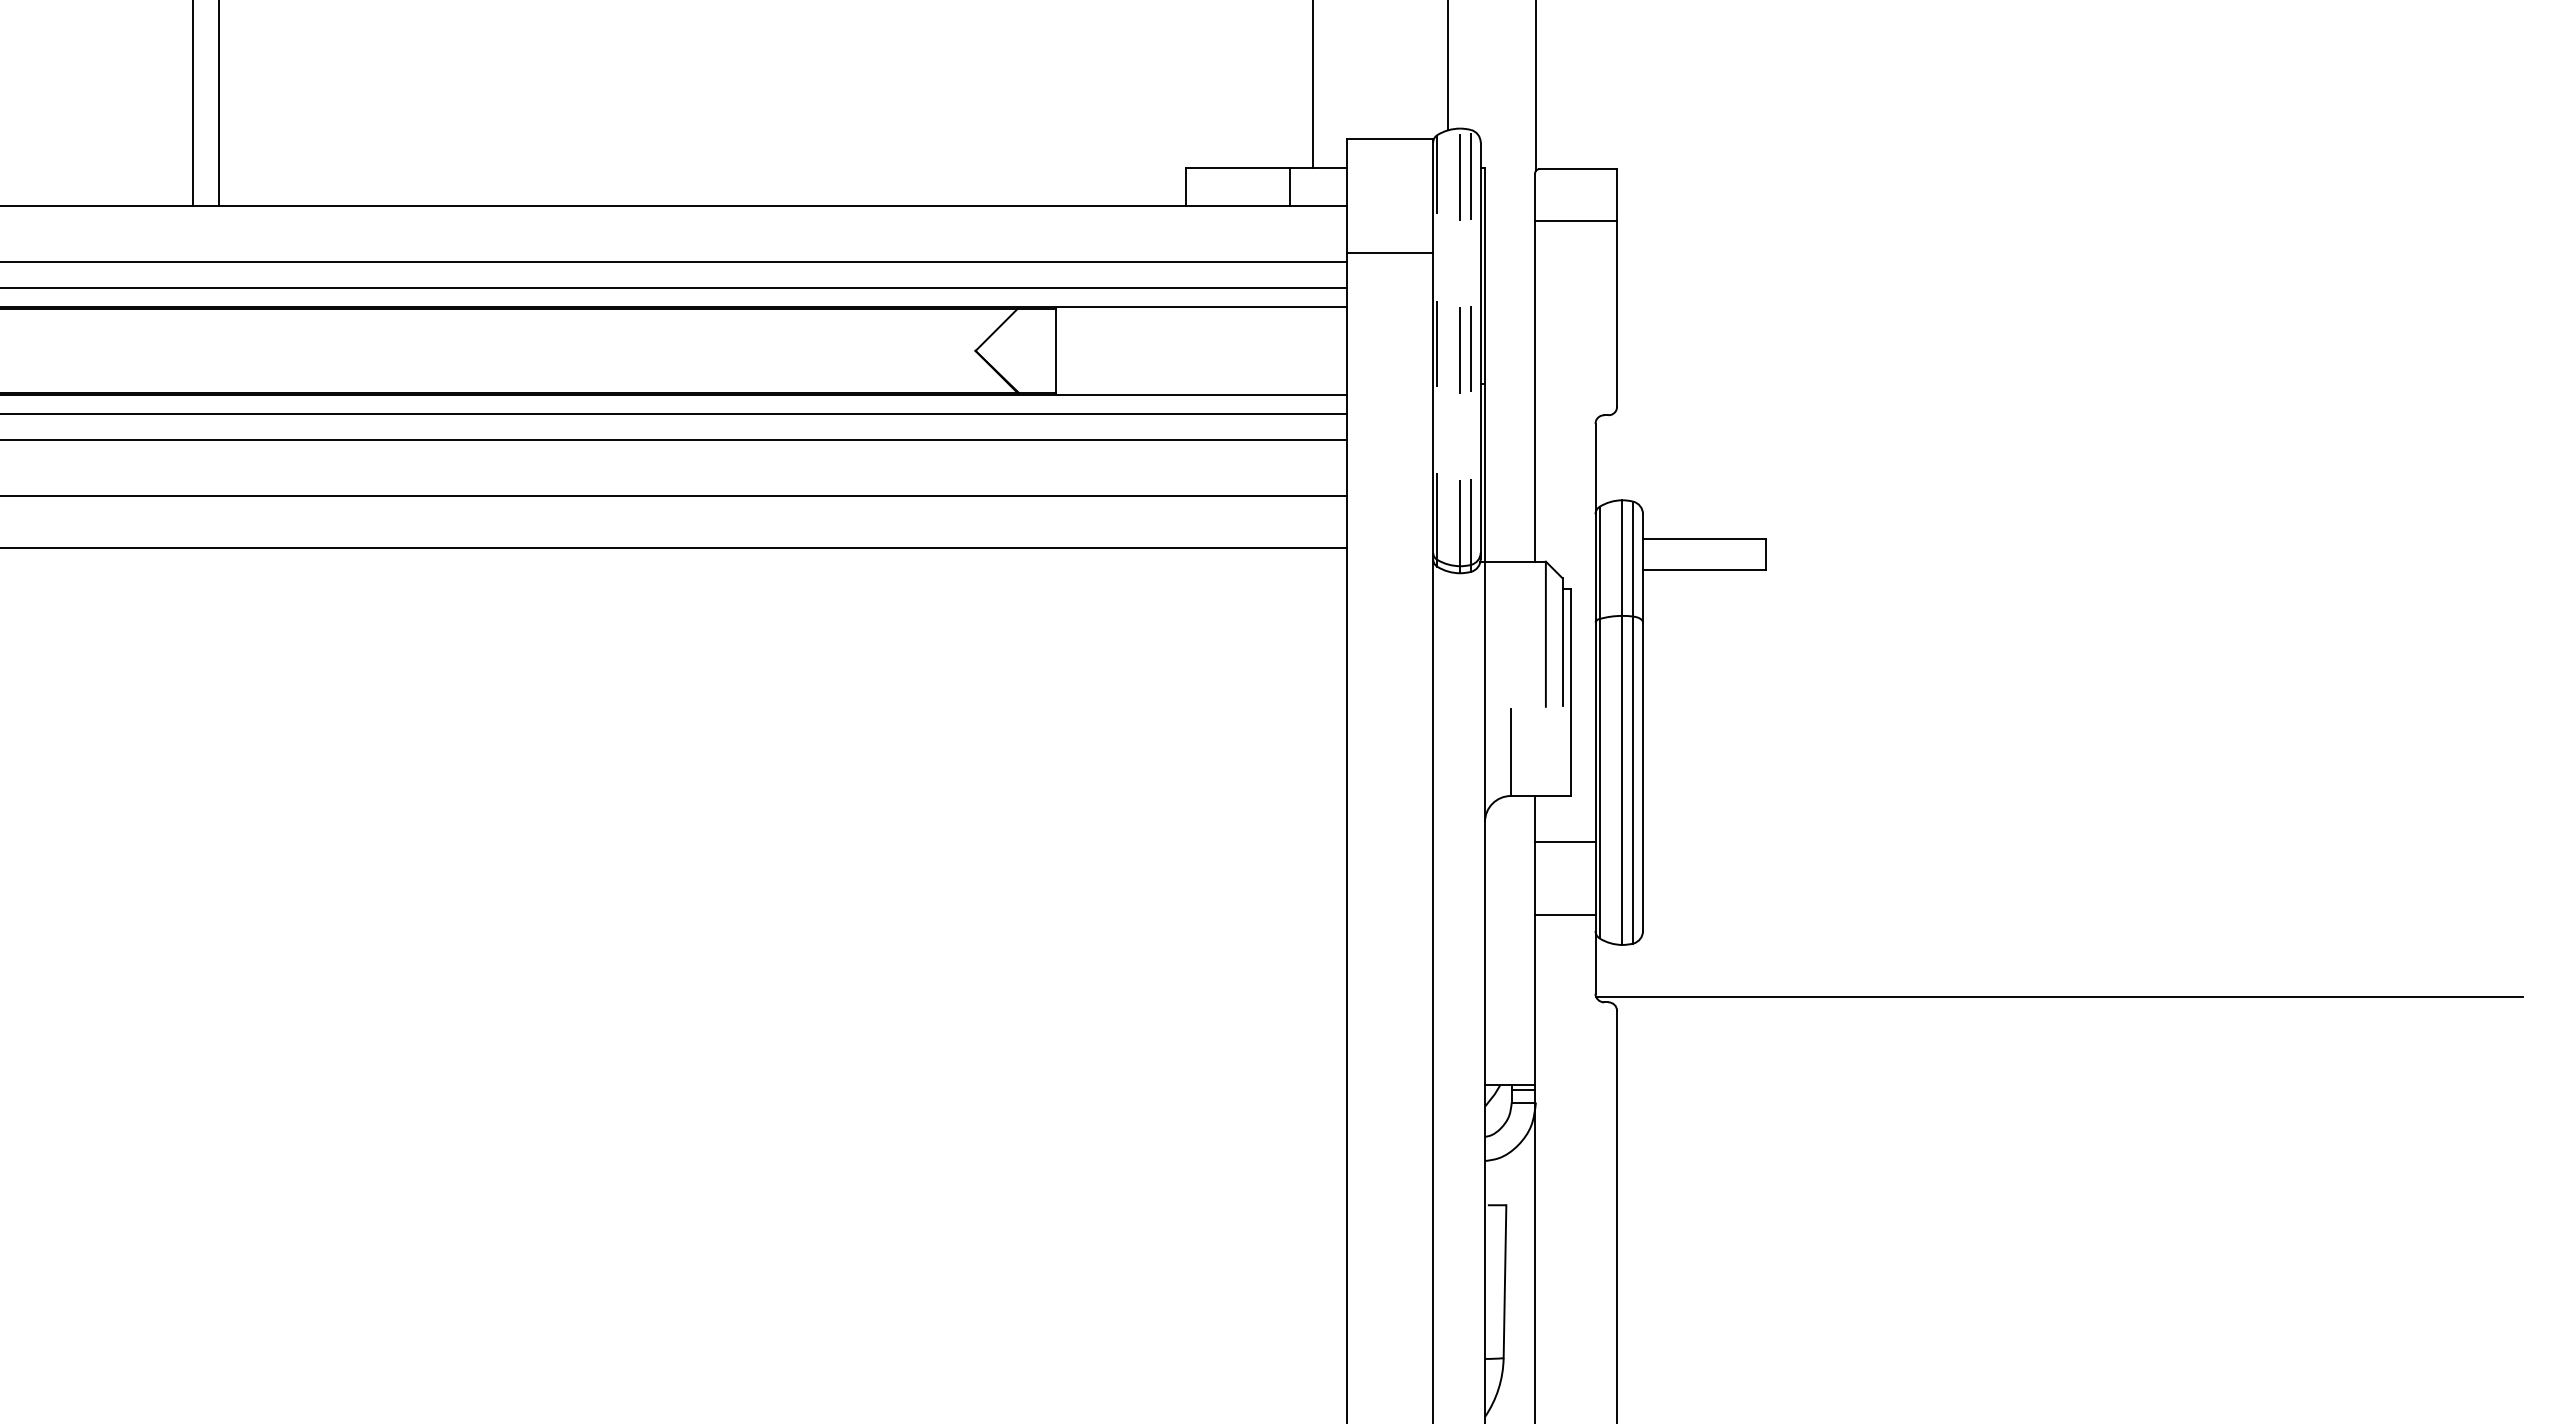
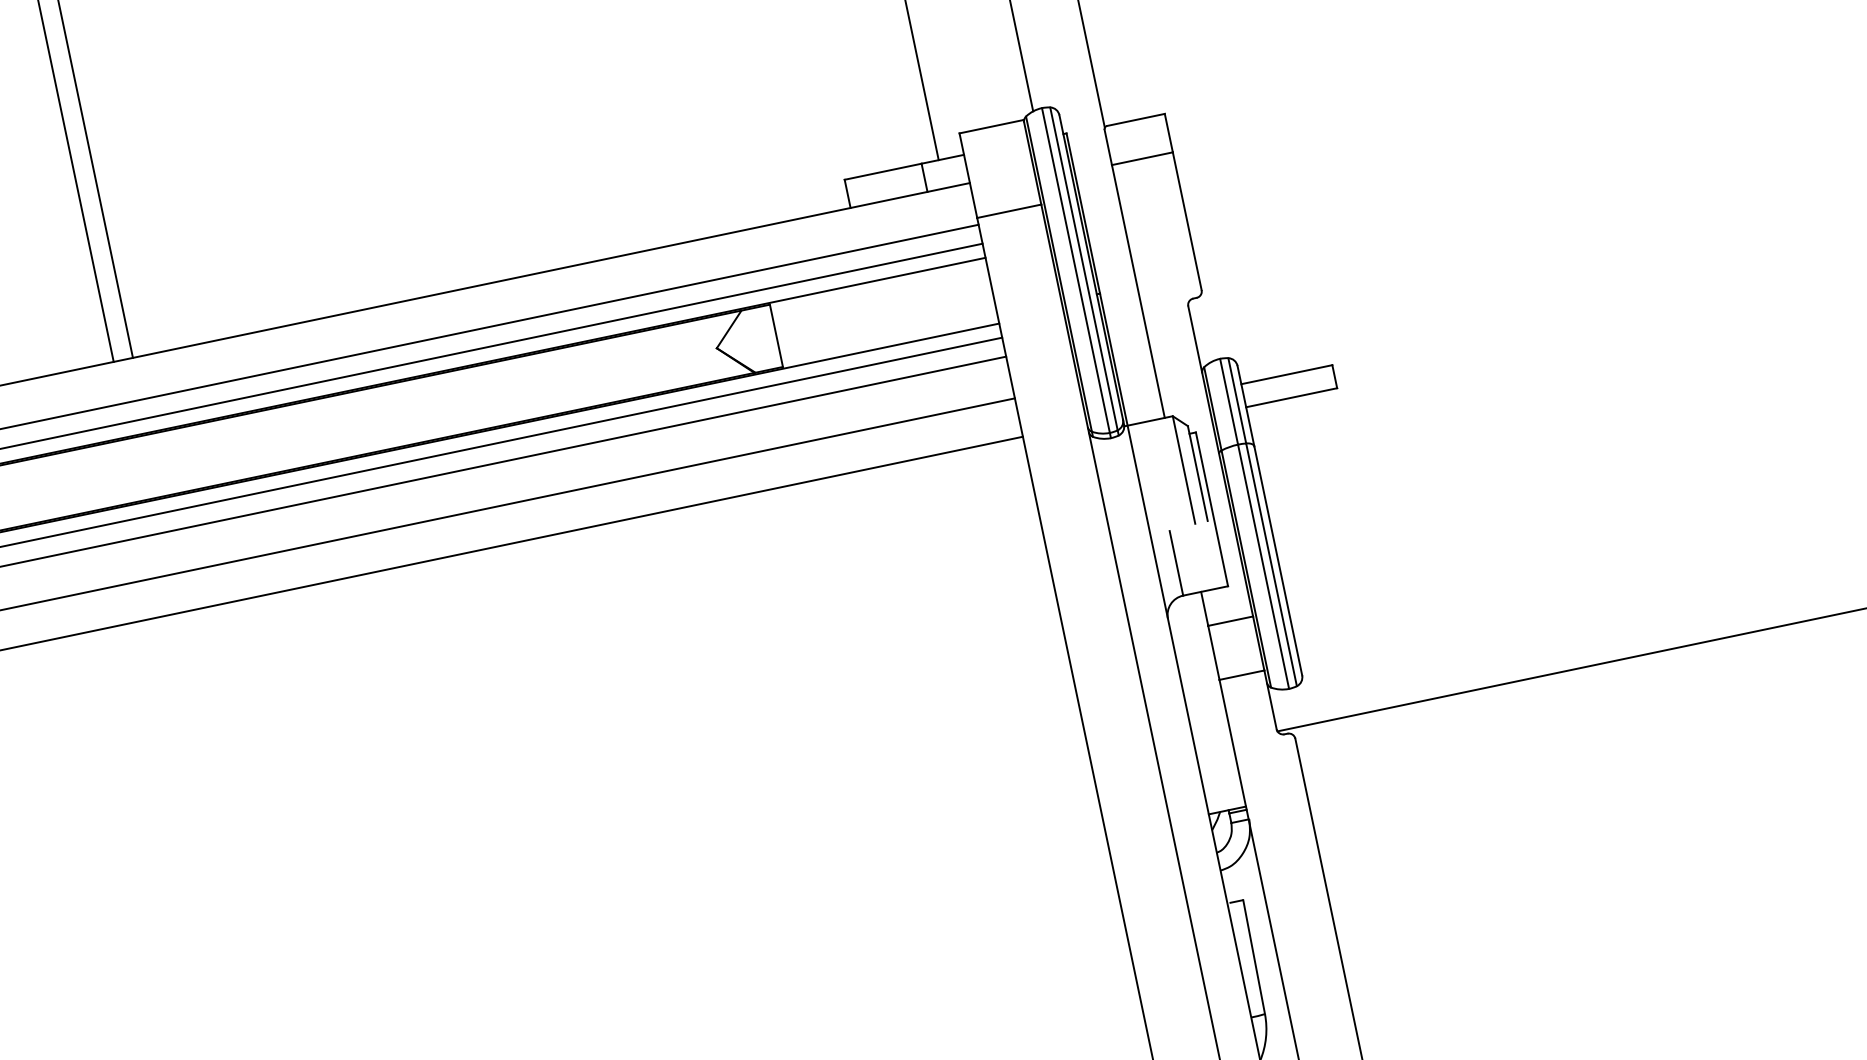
line: (1470, 346) -> (1083, 268), dashed -> solid
line: (1437, 347) -> (1059, 274), dashed -> solid
line: (1460, 347) -> (1076, 270), dashed -> solid

